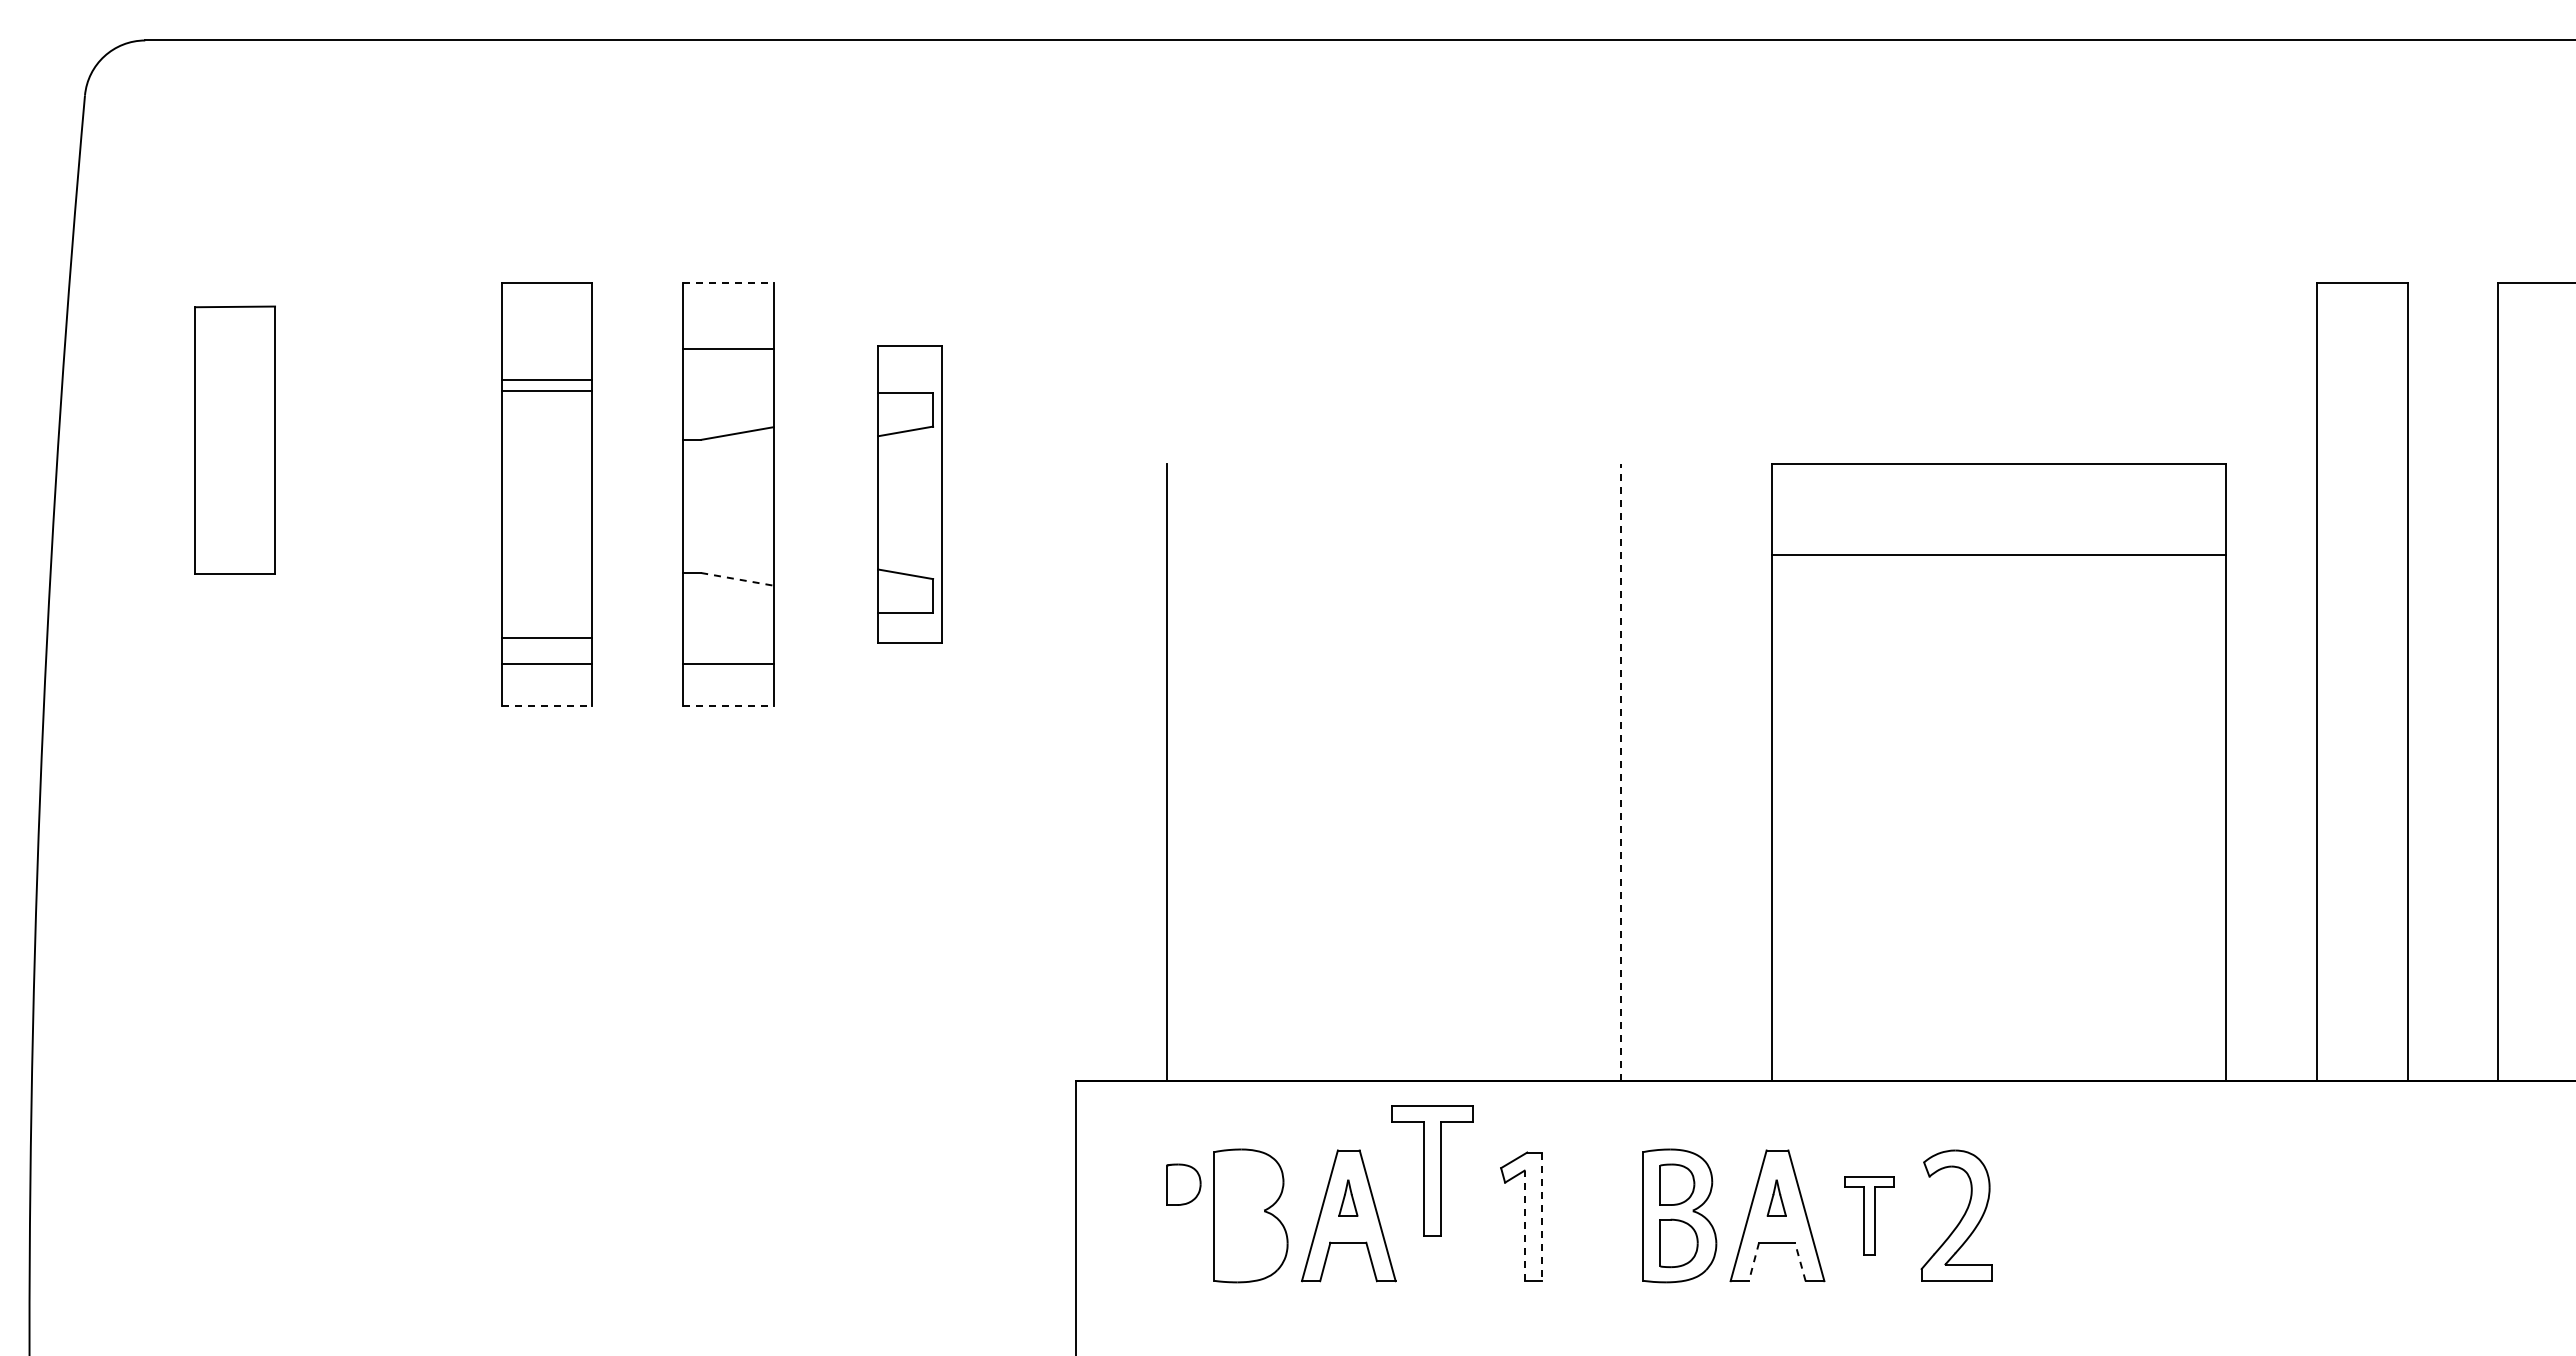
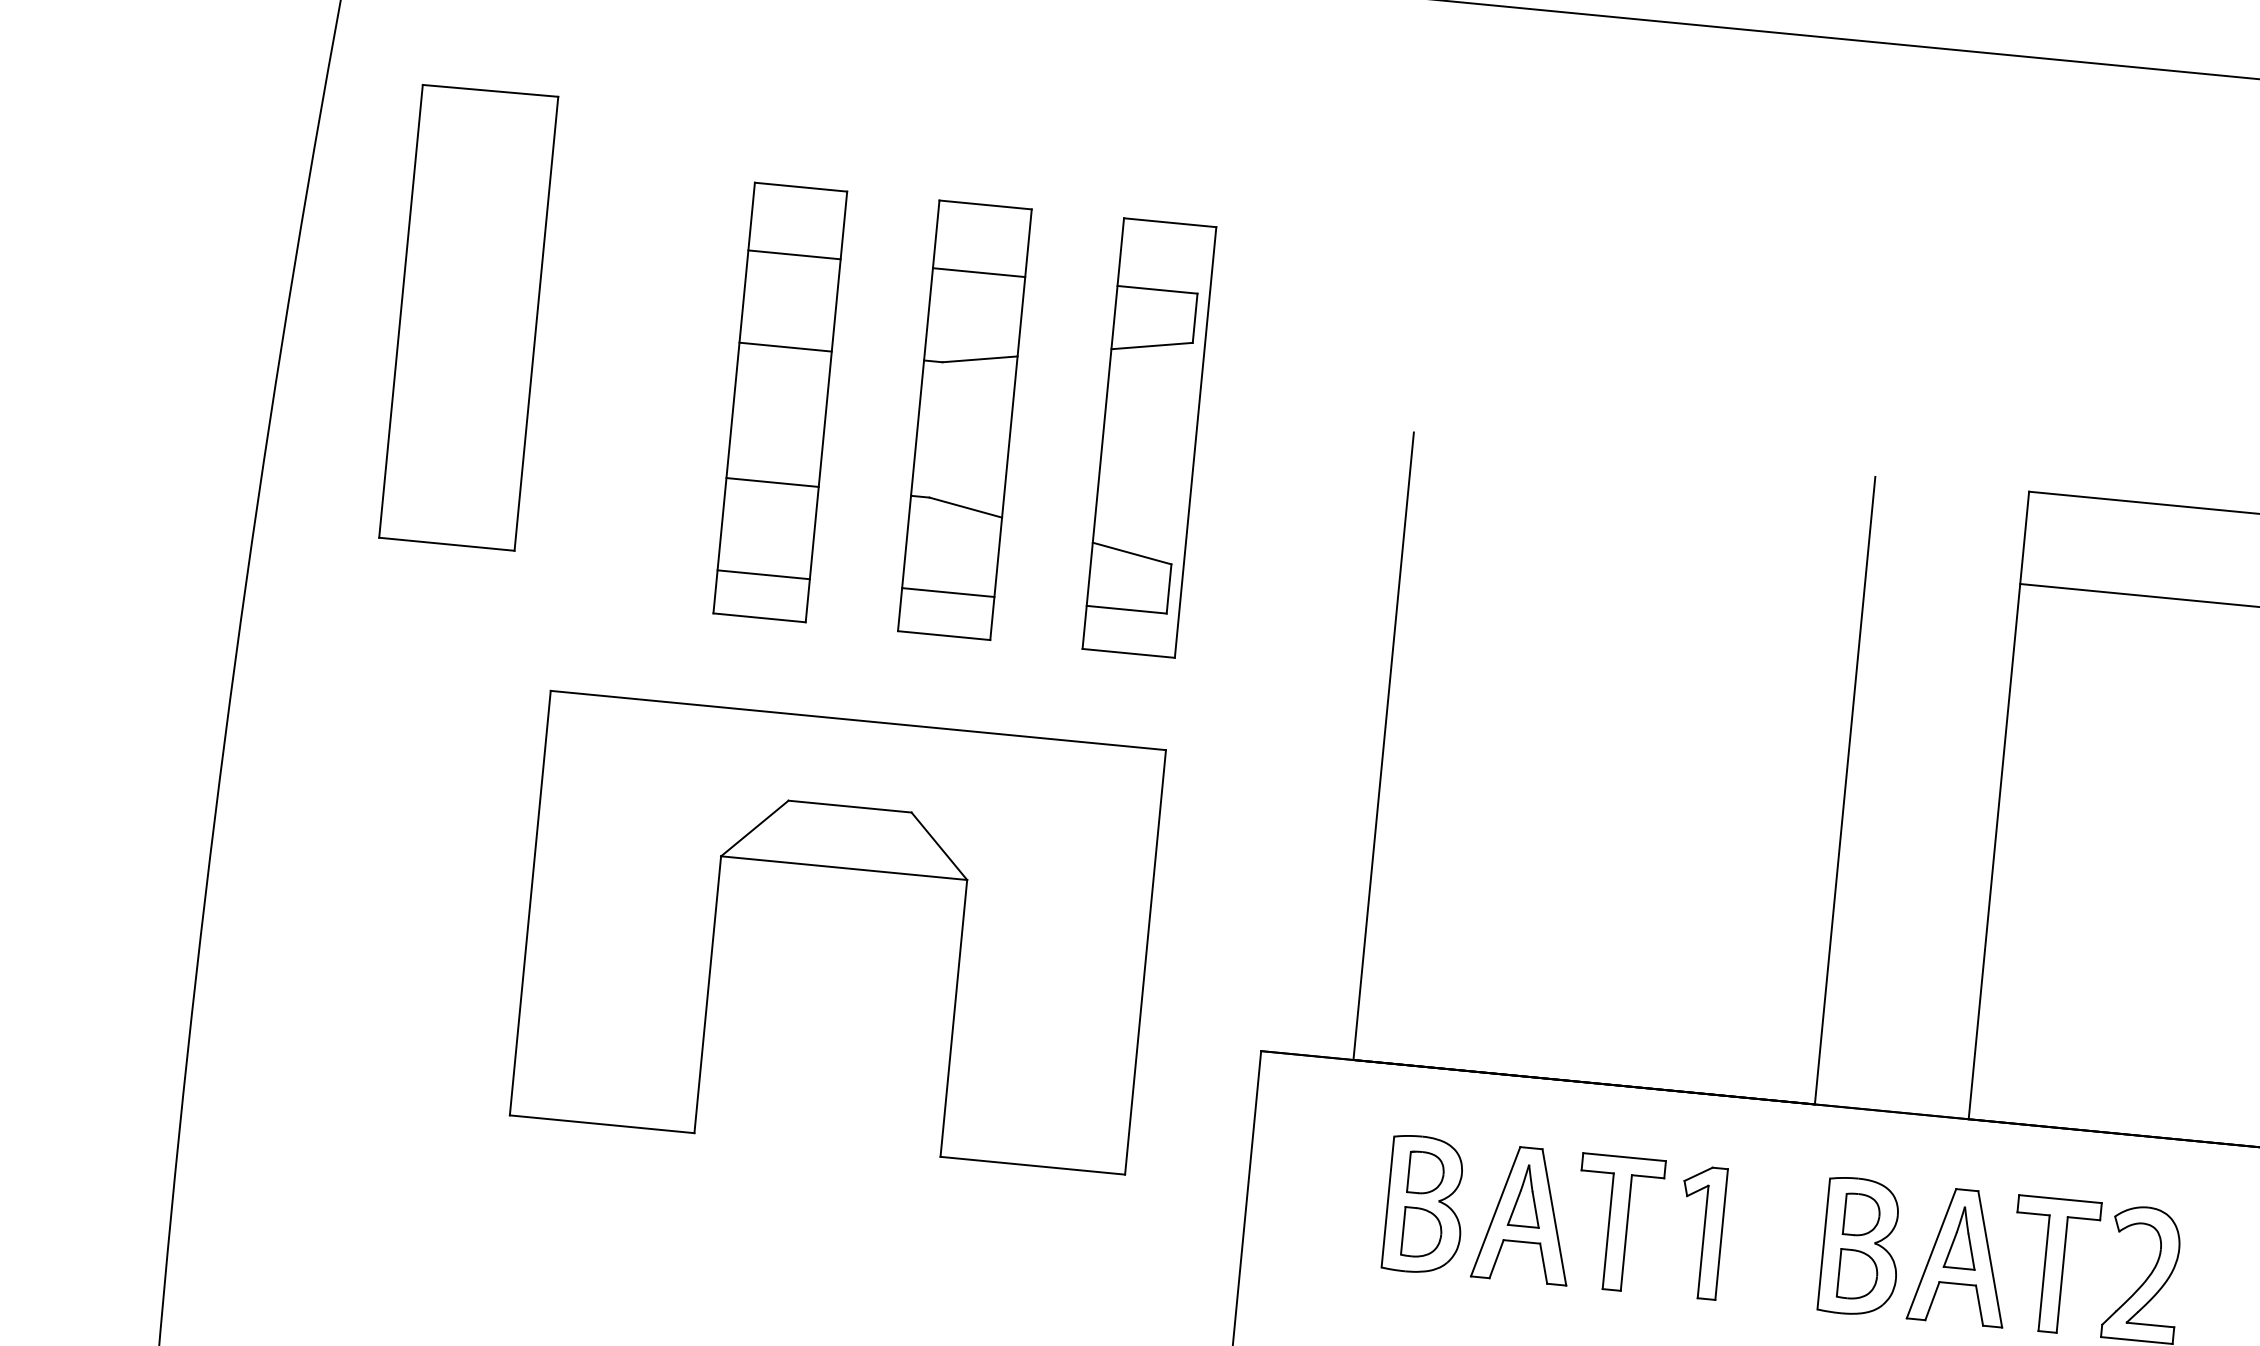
line: (728, 282) -> (985, 204), dashed -> solid
line: (546, 379) -> (785, 346), moved
line: (546, 391) -> (794, 255), moved
part: (234, 440) -> (467, 317), size x1.67
part: (909, 494) -> (1148, 438), size x1.43
line: (737, 579) -> (965, 507), dashed -> solid
line: (546, 638) -> (772, 482), moved
line: (547, 706) -> (760, 618), dashed -> solid
line: (728, 706) -> (944, 636), dashed -> solid
line: (1620, 772) -> (1844, 790), dashed -> solid
part: (652, 942) -> (843, 868), added
part: (1432, 1170) -> (1618, 1223), moved
part: (1183, 1184) -> (1426, 1172), moved
part: (1348, 1197) -> (1526, 1195), size x1.67
part: (1776, 1197) -> (1961, 1237), size x1.67
part: (1869, 1215) -> (2054, 1265), size x1.67
line: (1542, 1217) -> (1721, 1235), dashed -> solid
line: (1524, 1225) -> (1702, 1241), dashed -> solid
part: (1250, 1243) -> (1422, 1233), added
line: (1753, 1261) -> (1931, 1300), dashed -> solid
line: (1800, 1261) -> (1979, 1305), dashed -> solid

